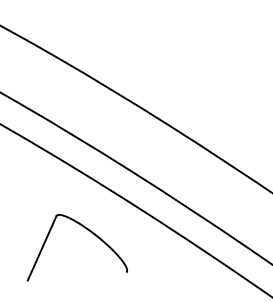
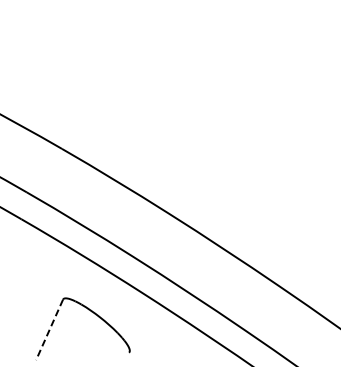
line: (42, 249) -> (49, 330), solid -> dashed

